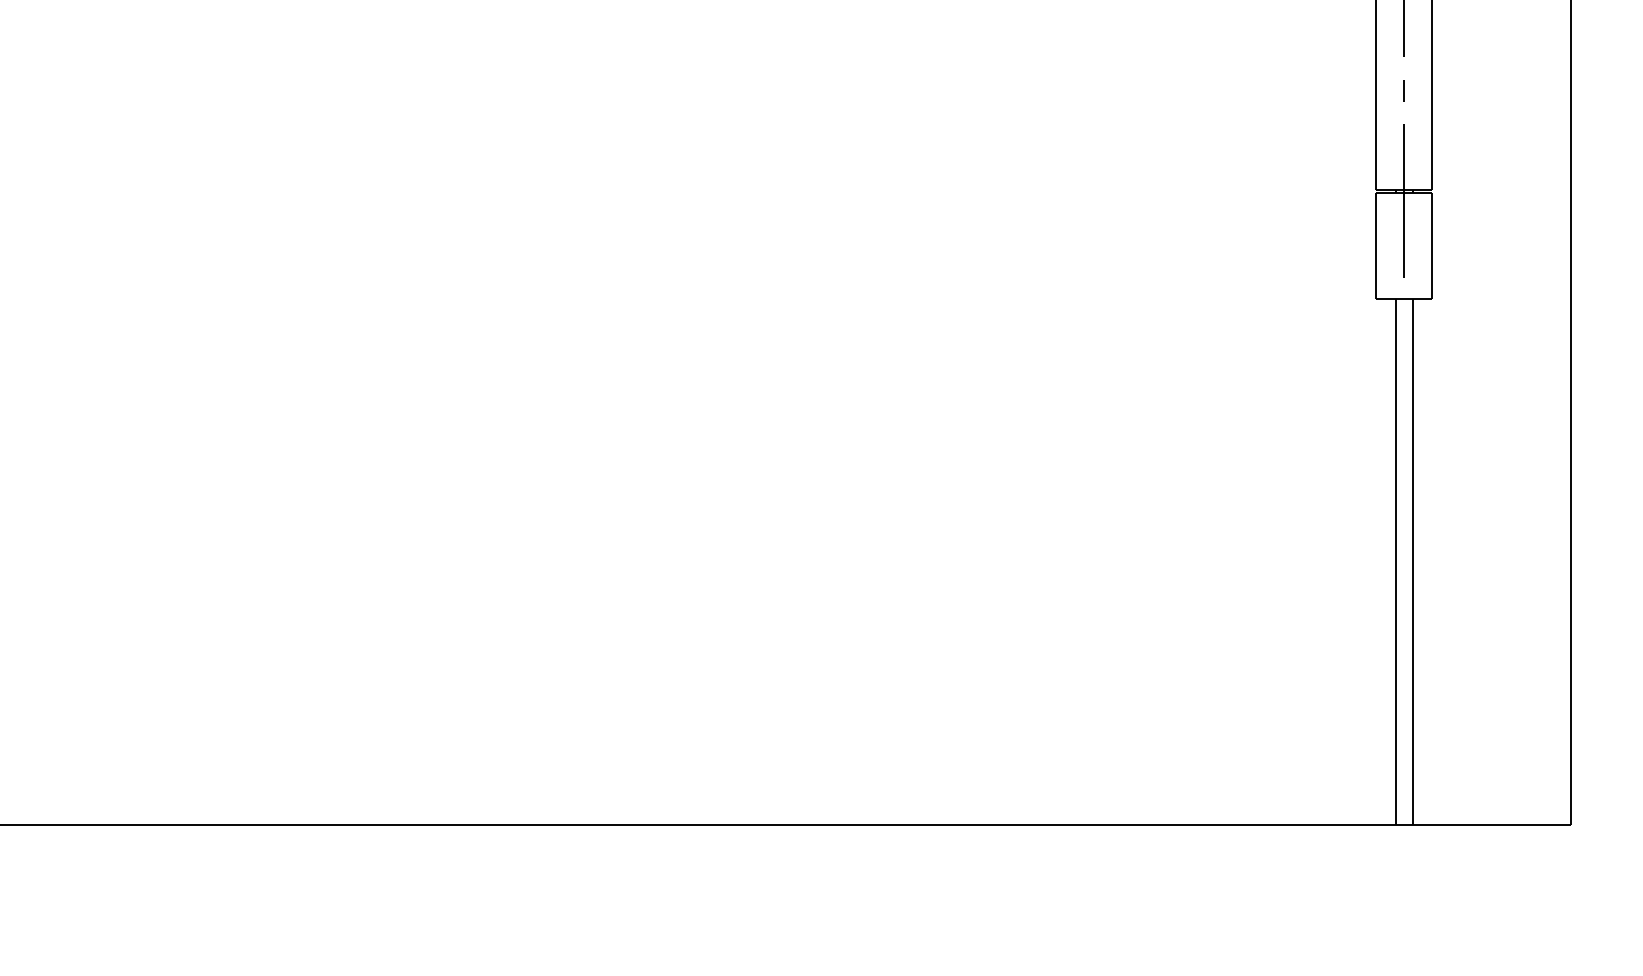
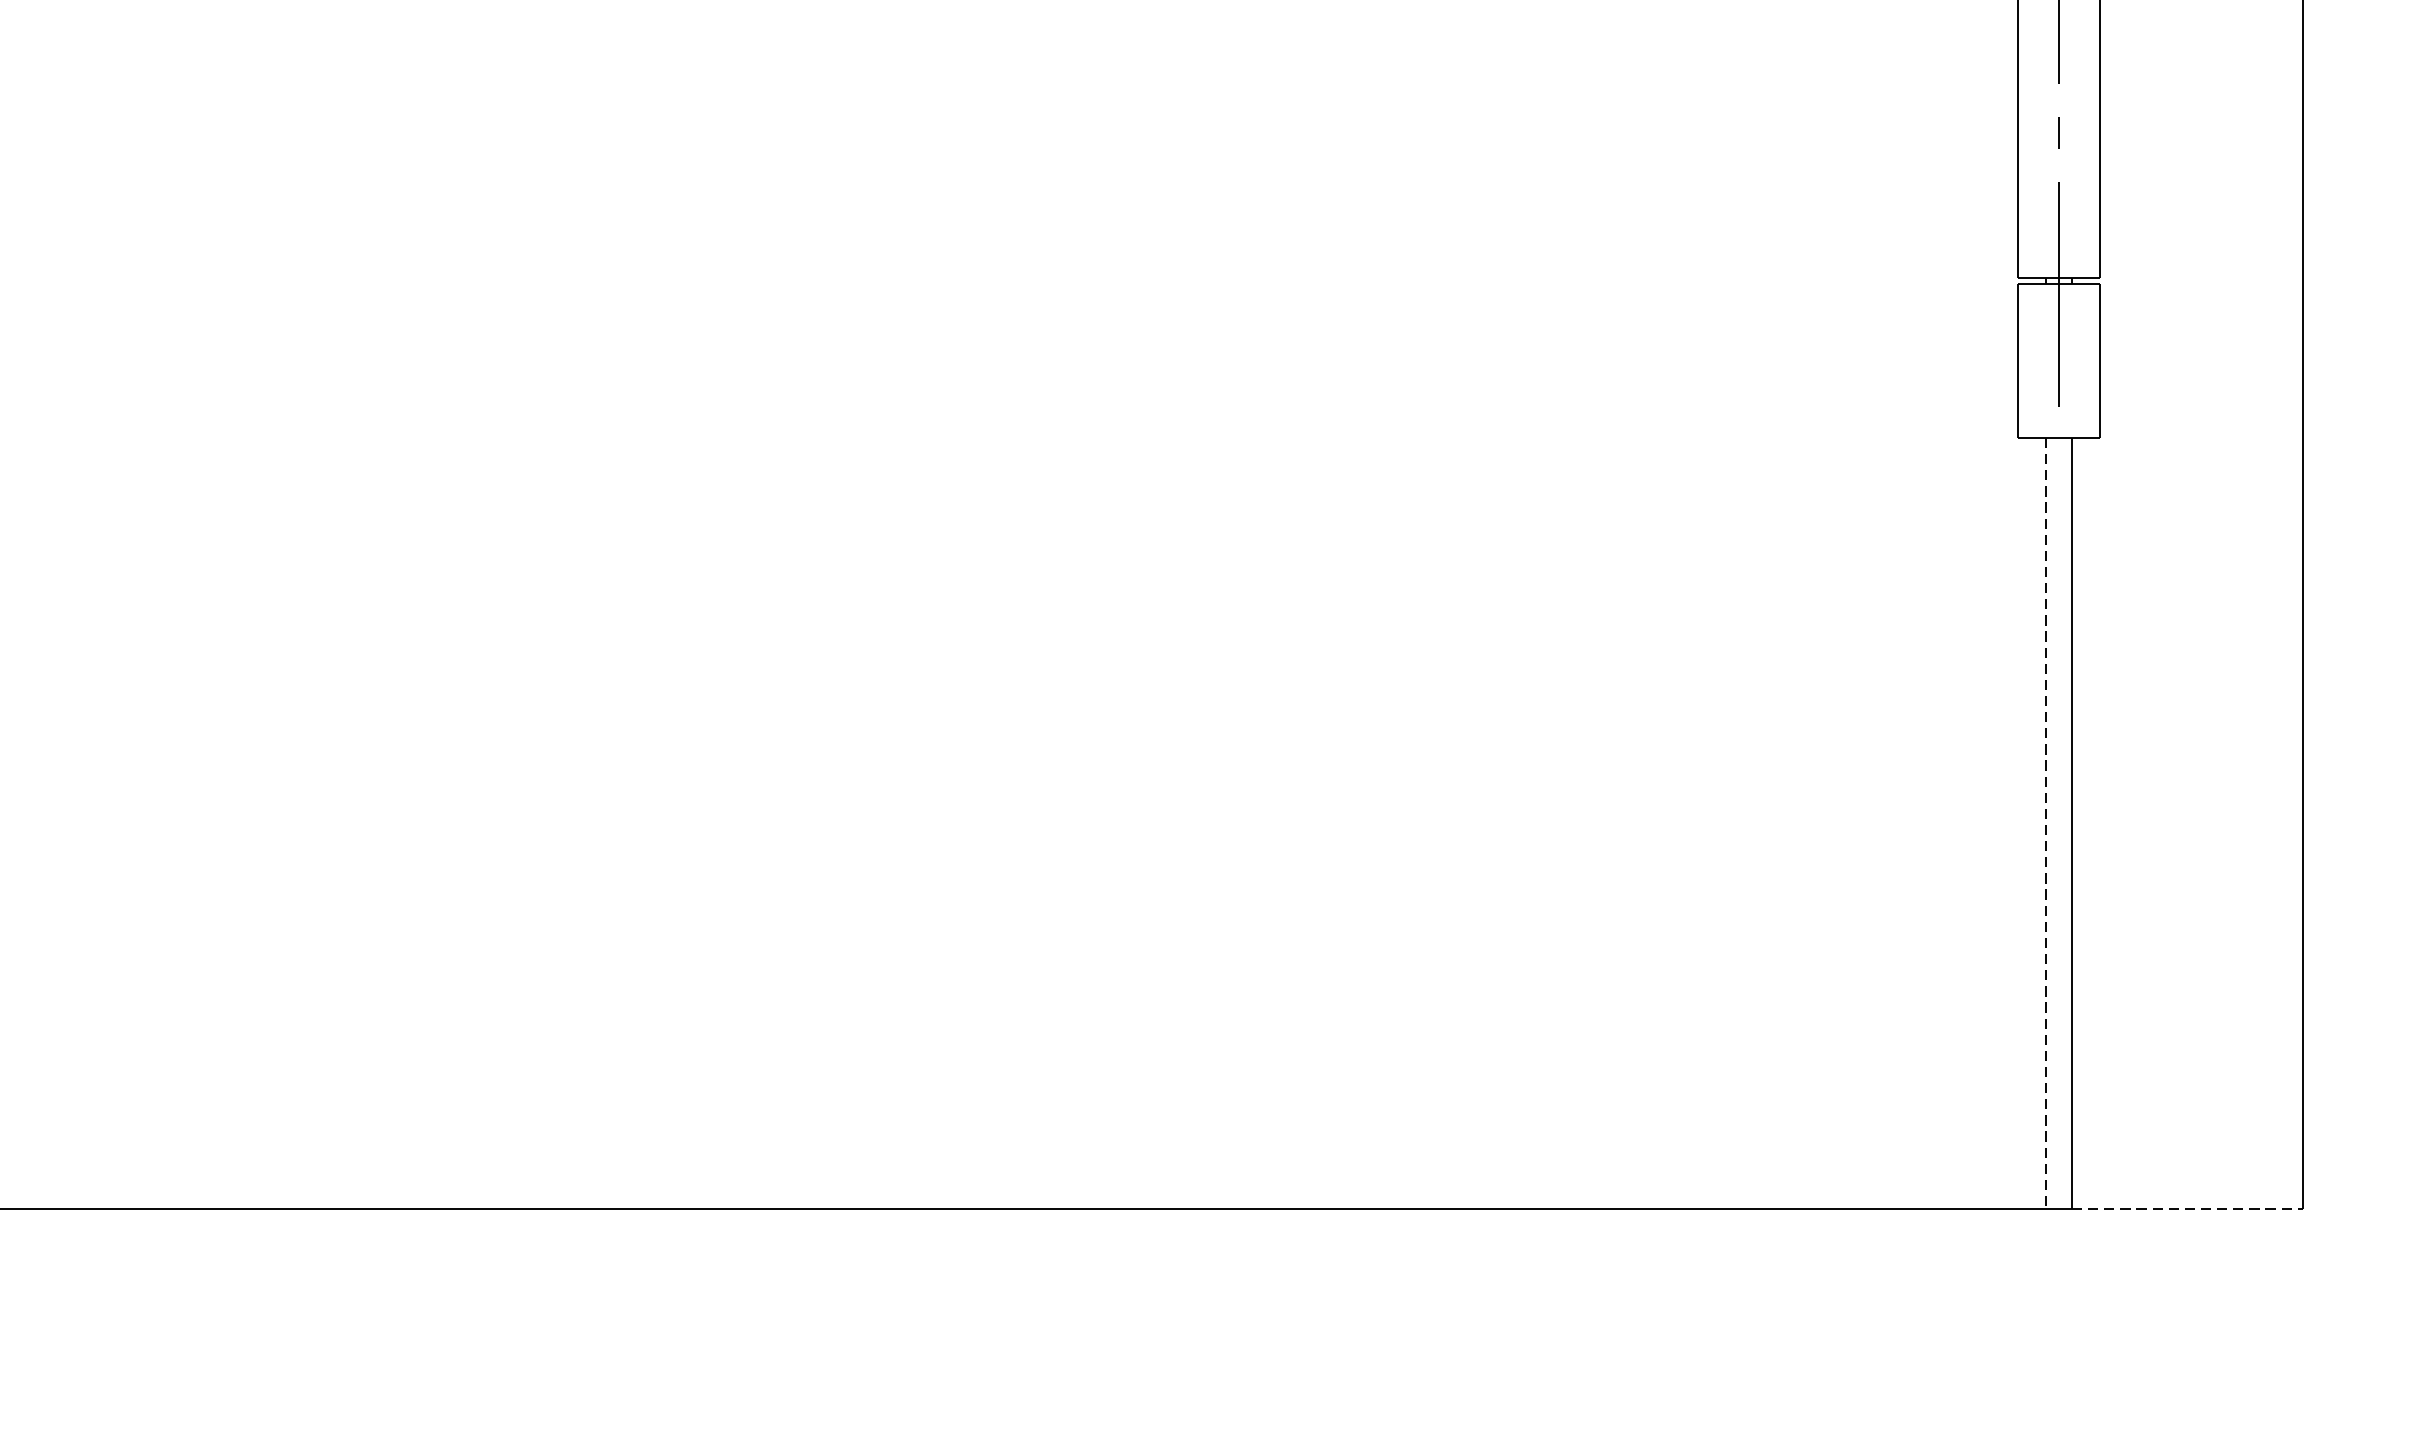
line: (1395, 562) -> (2046, 824), solid -> dashed
line: (1492, 824) -> (2188, 1208), solid -> dashed

